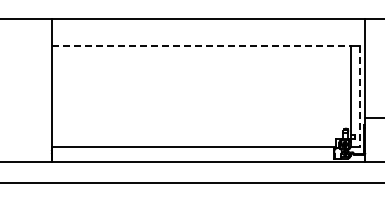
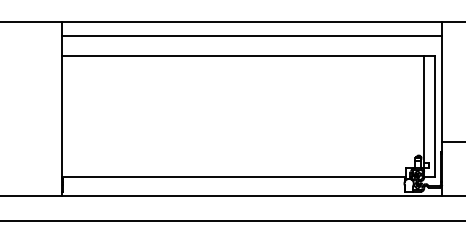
line: (208, 29) -> (252, 35), added
line: (201, 46) -> (243, 56), dashed -> solid
line: (359, 96) -> (435, 116), dashed -> solid

